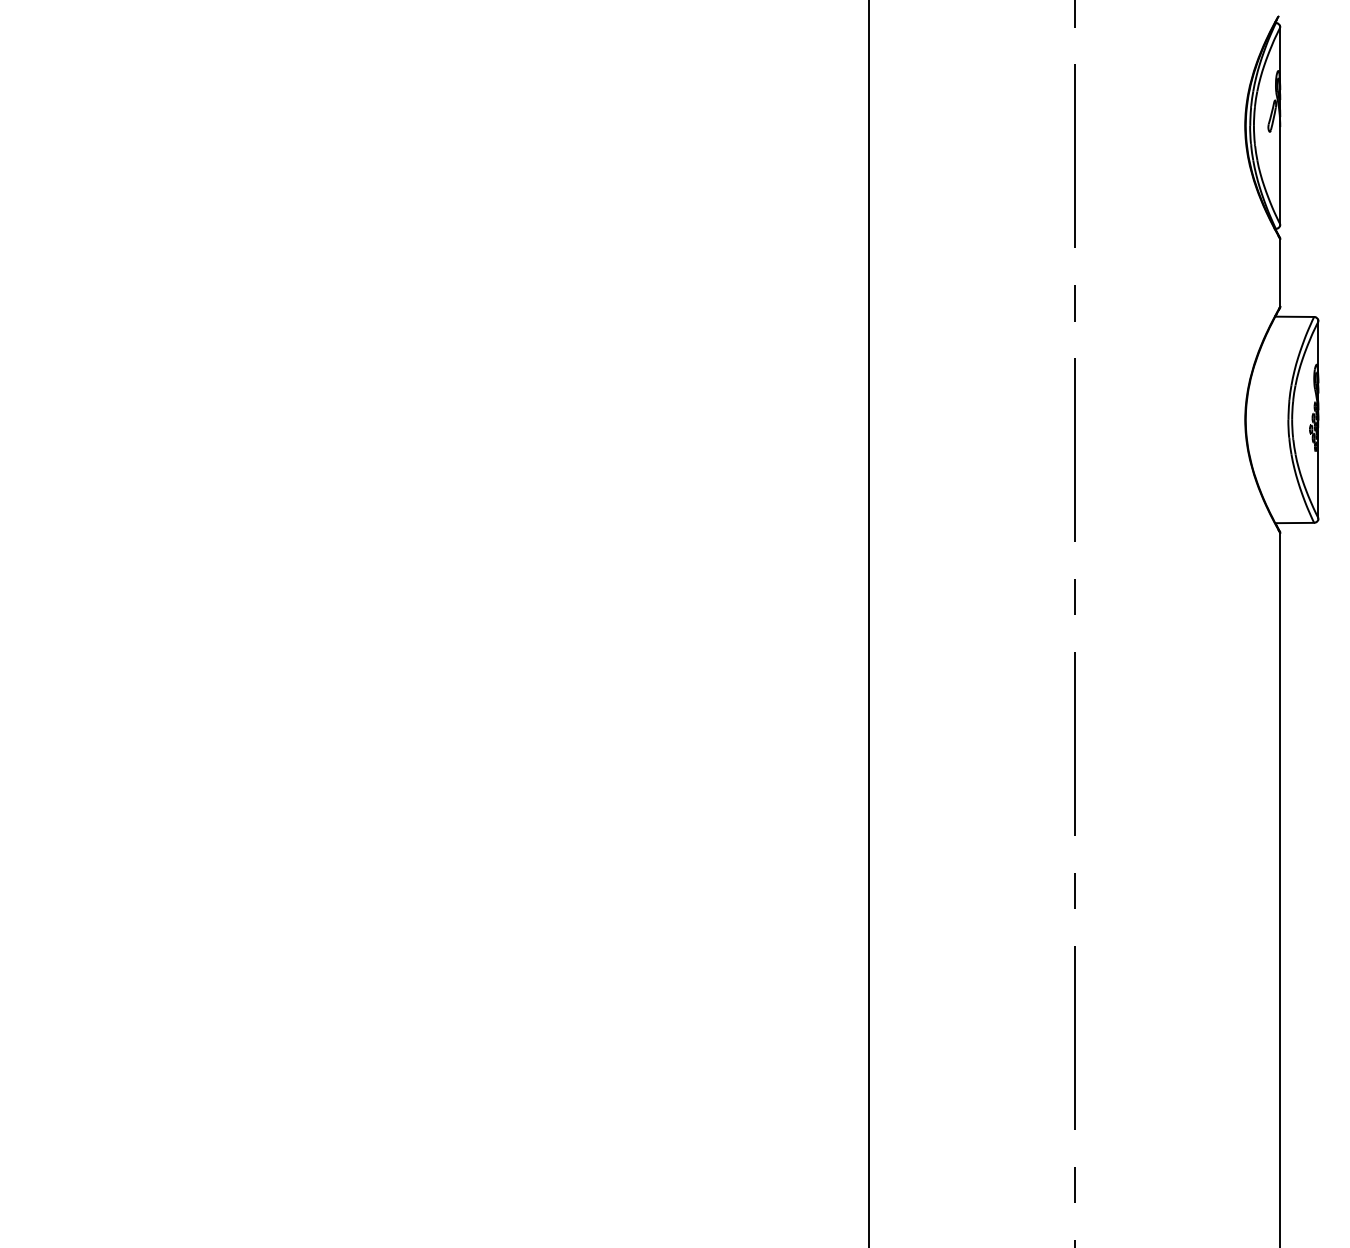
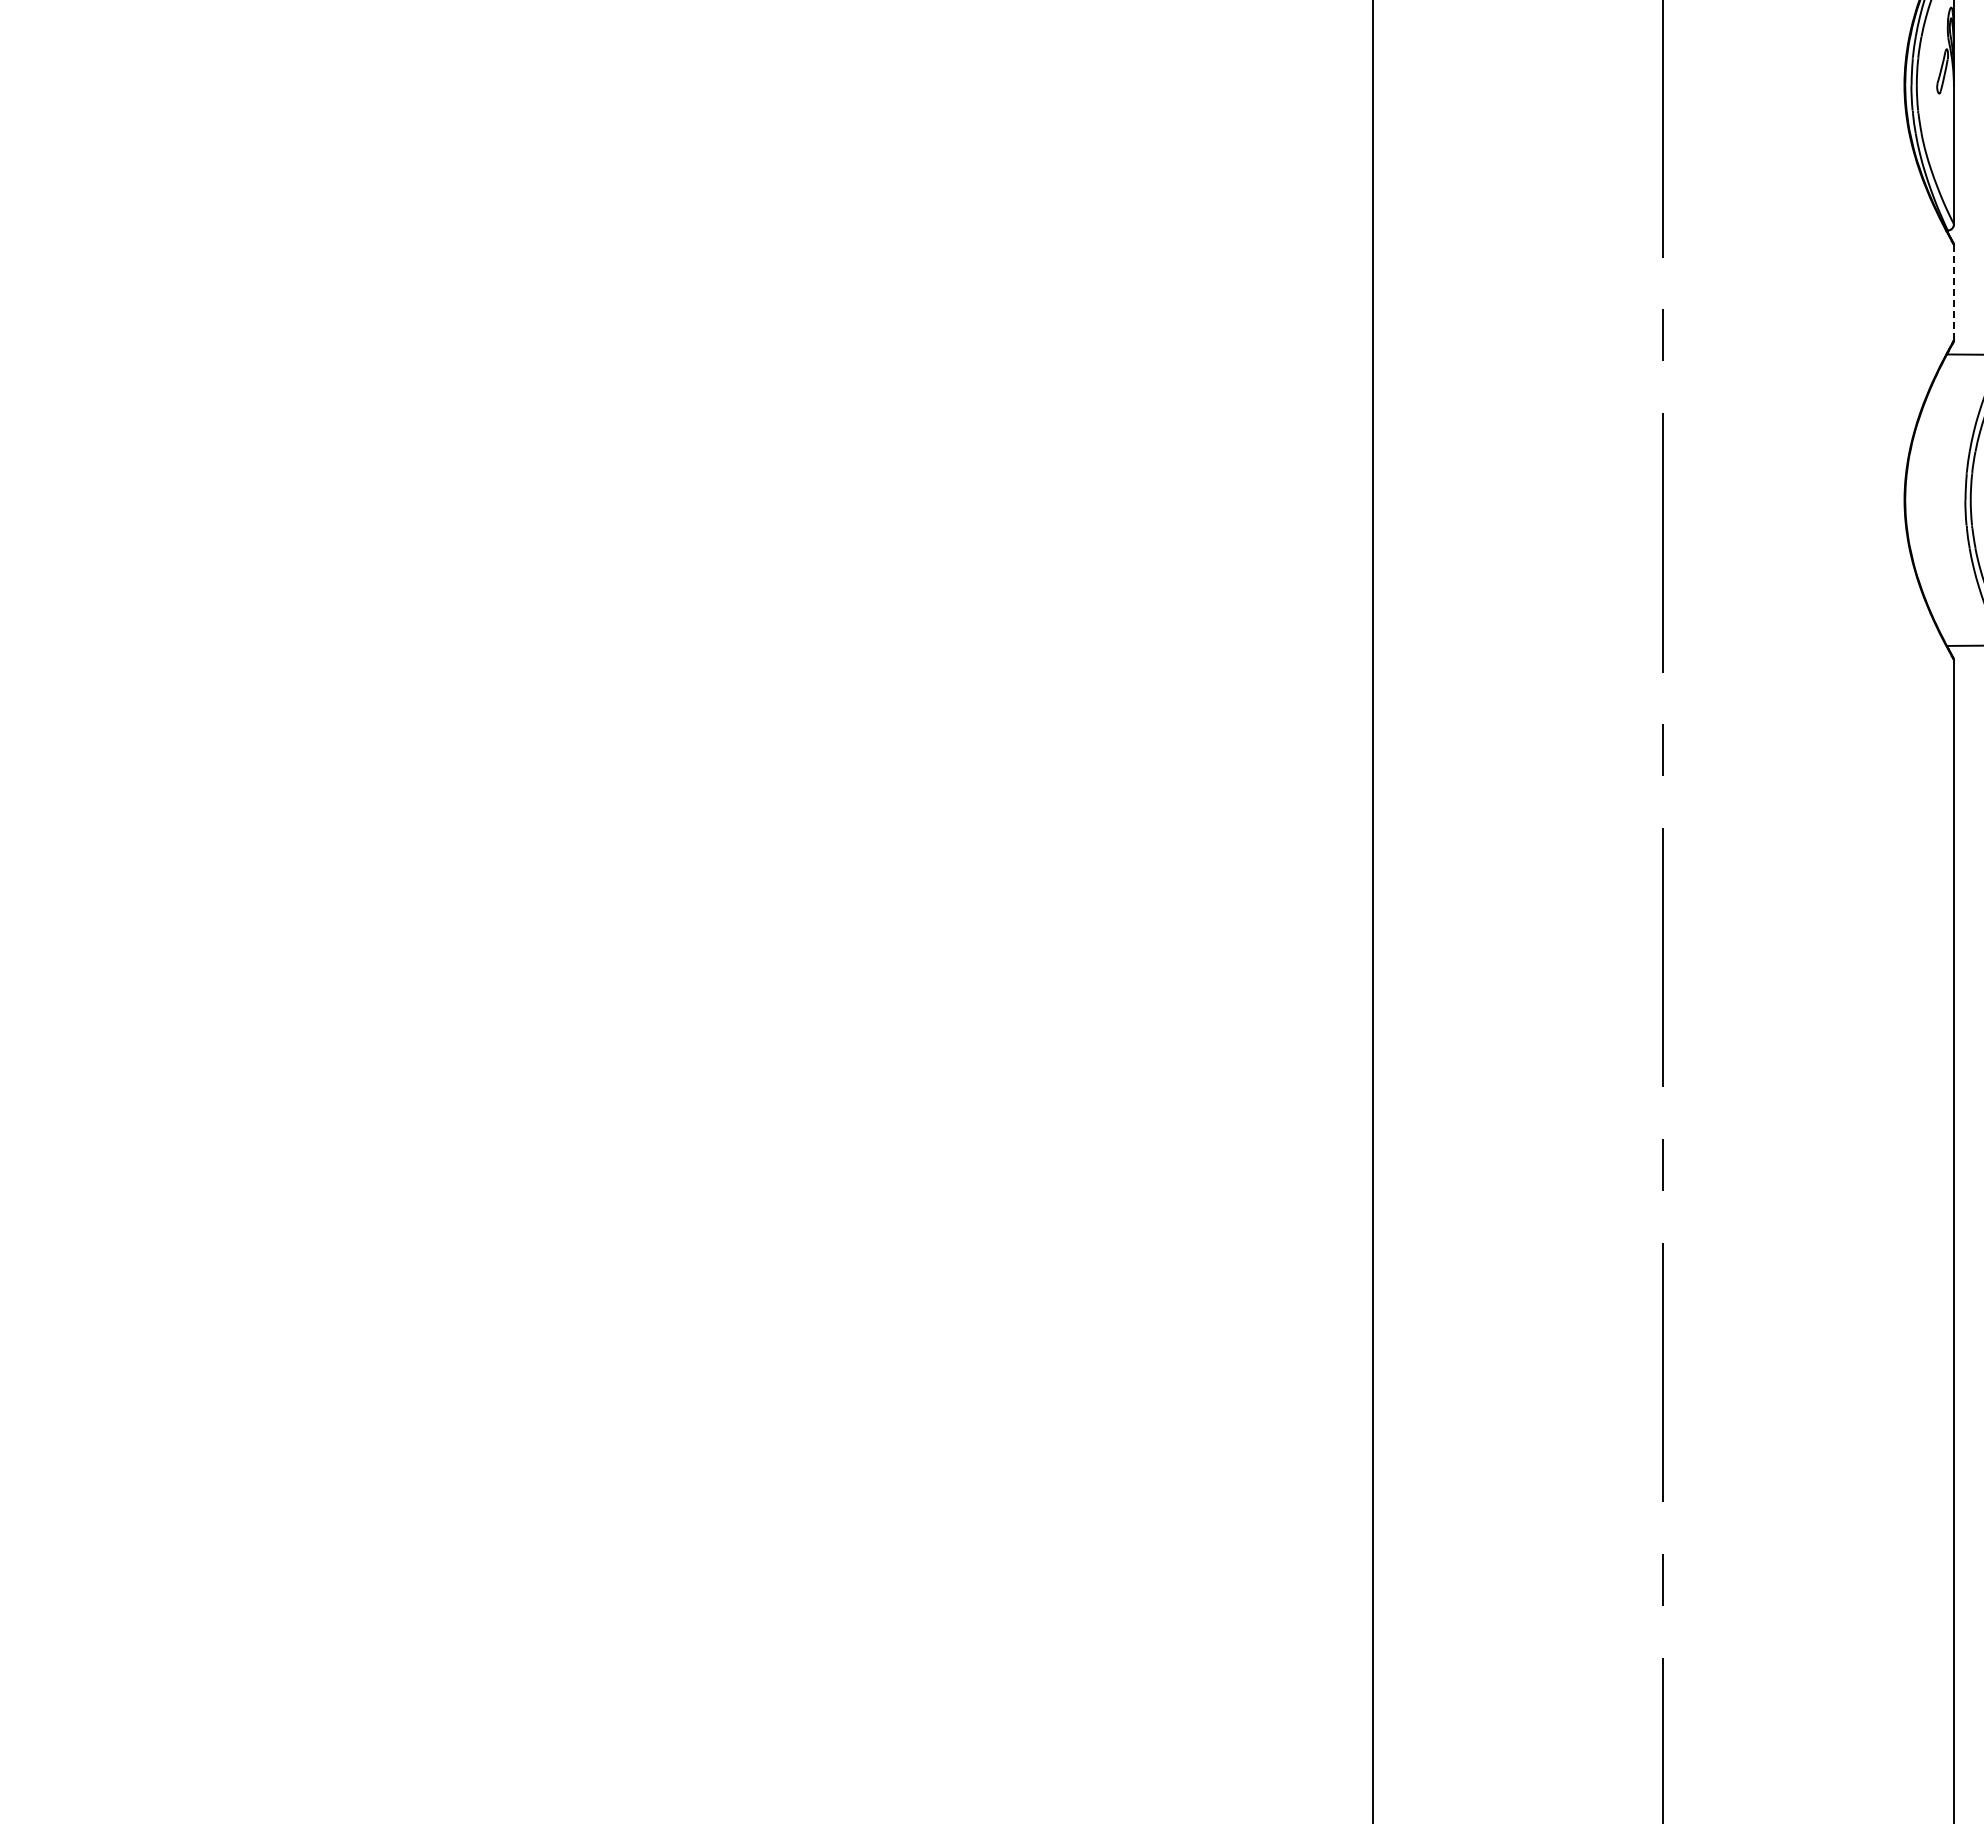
line: (1279, 272) -> (1953, 292), solid -> dashed

